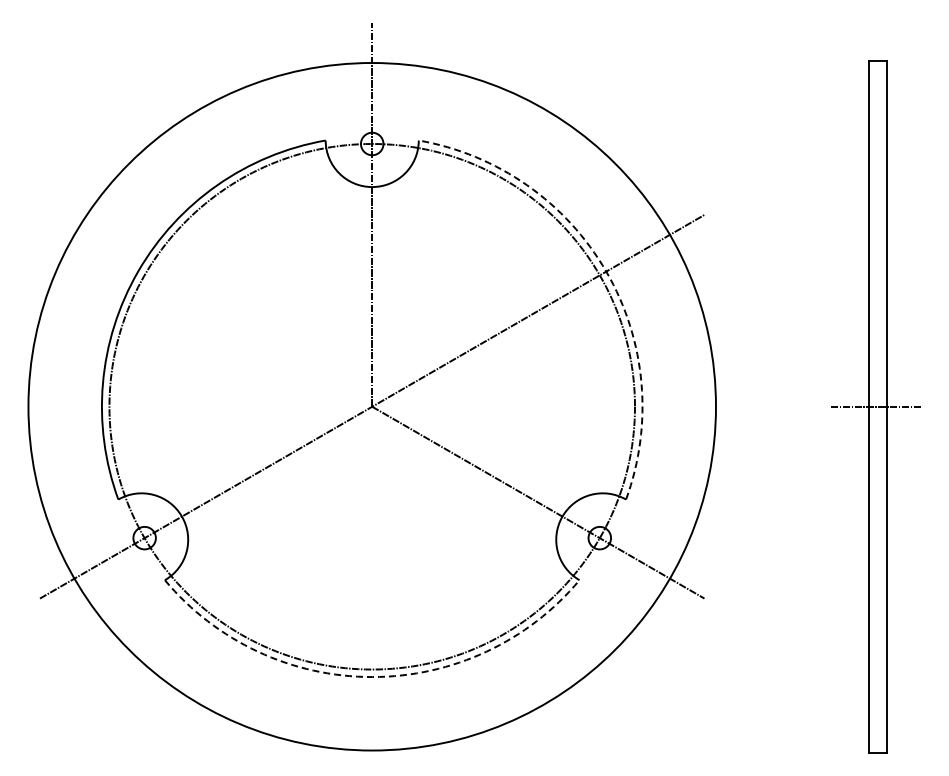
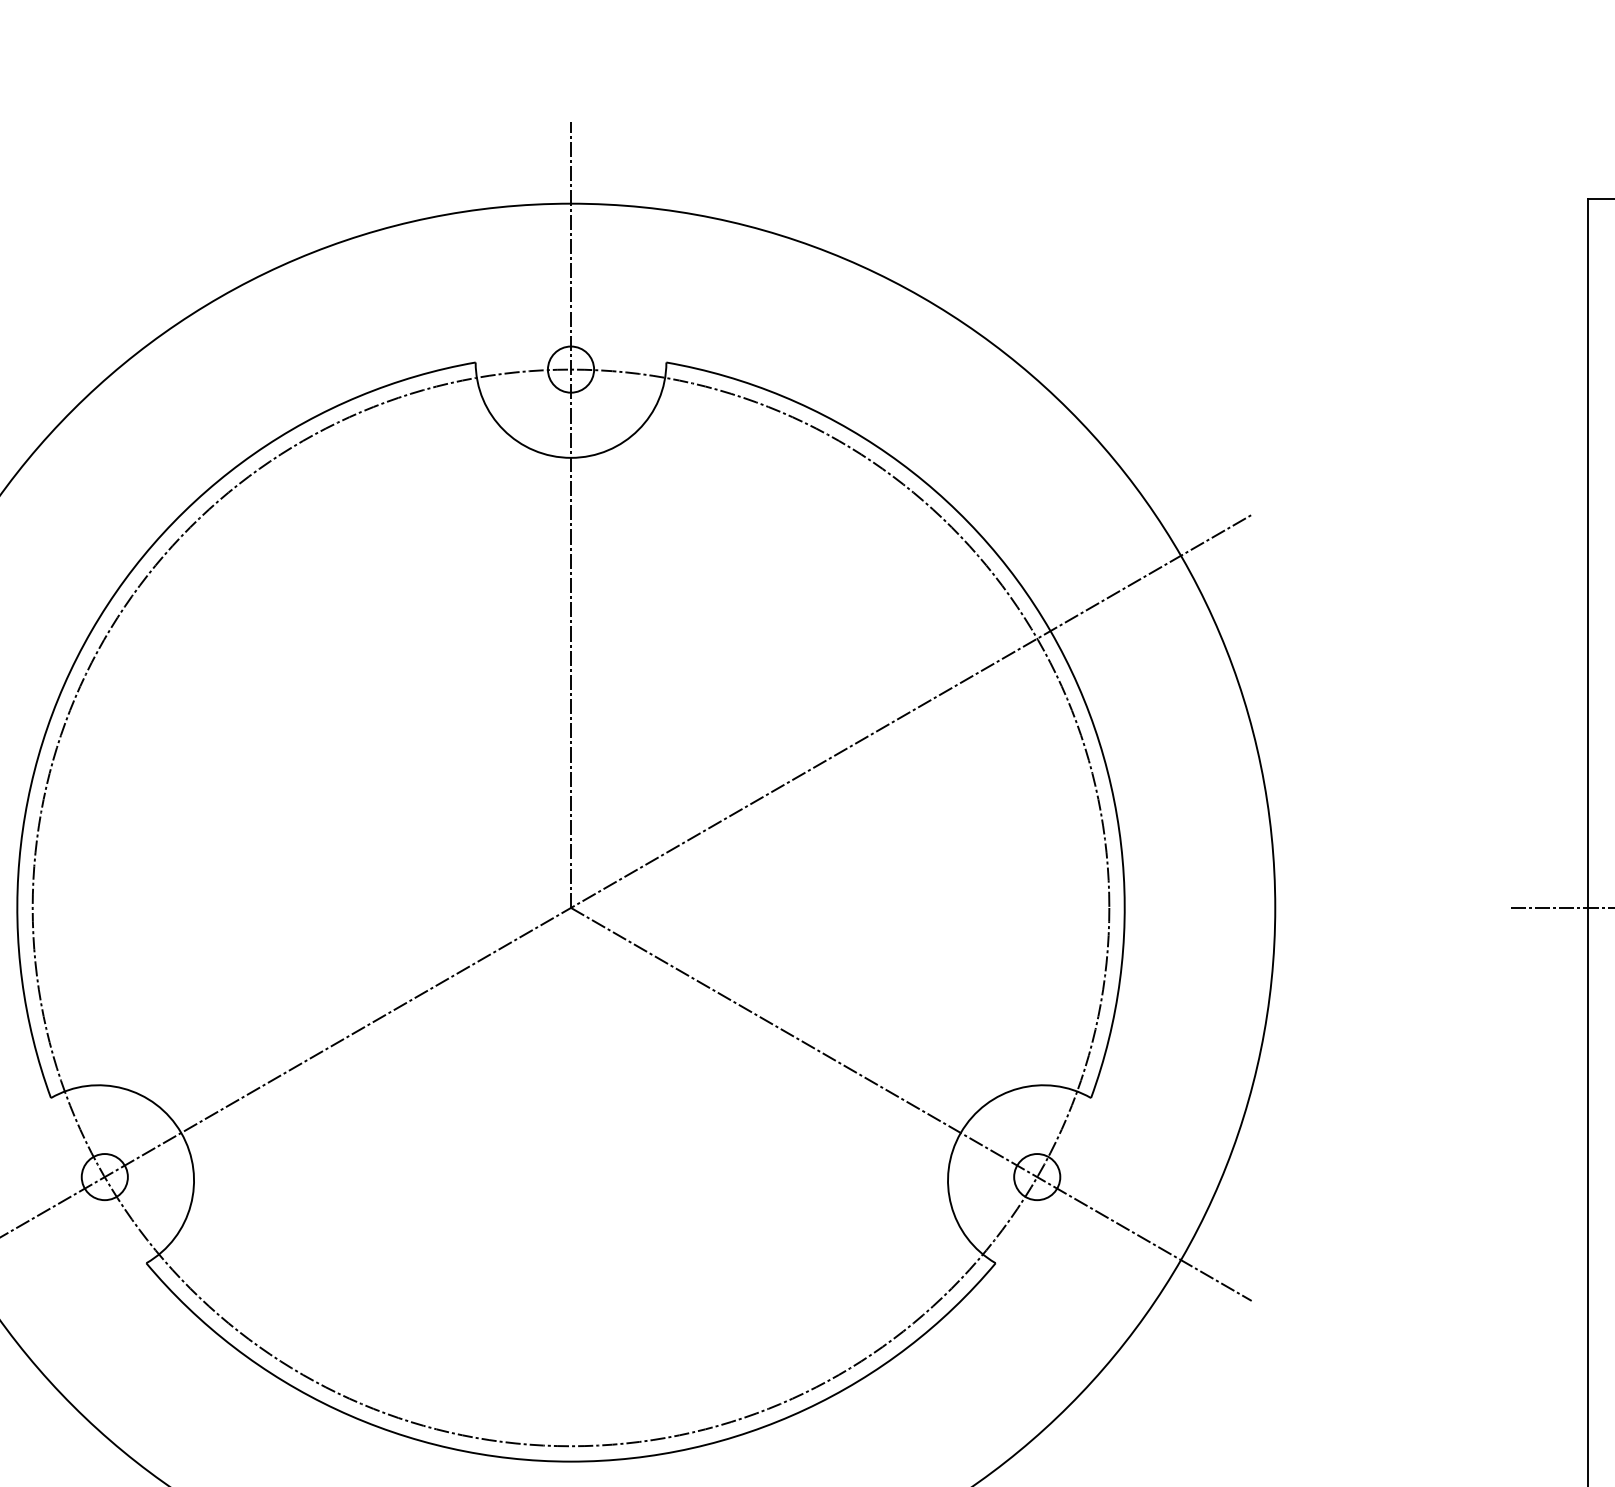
arc: (606, 271) -> (1050, 630), dashed -> solid
arc: (372, 677) -> (571, 1462), dashed -> solid

